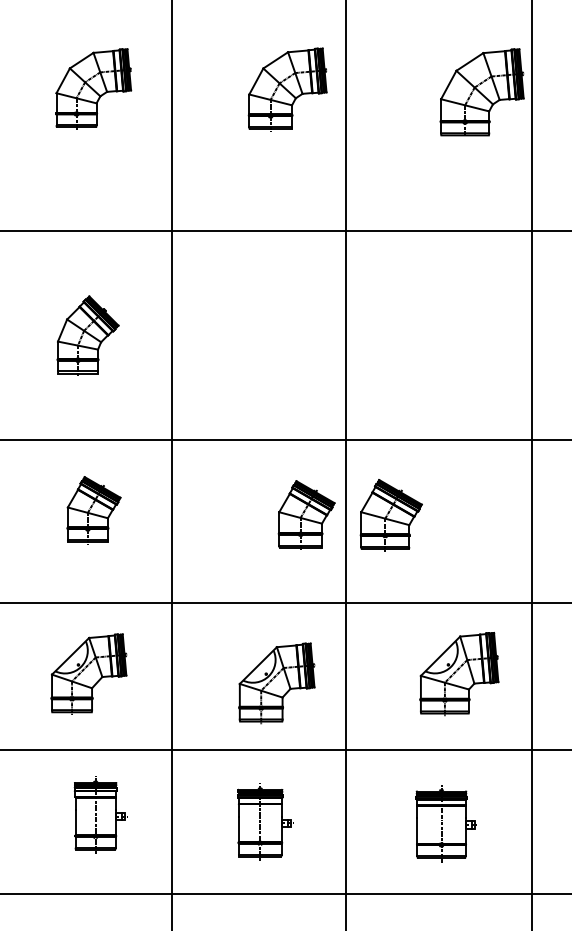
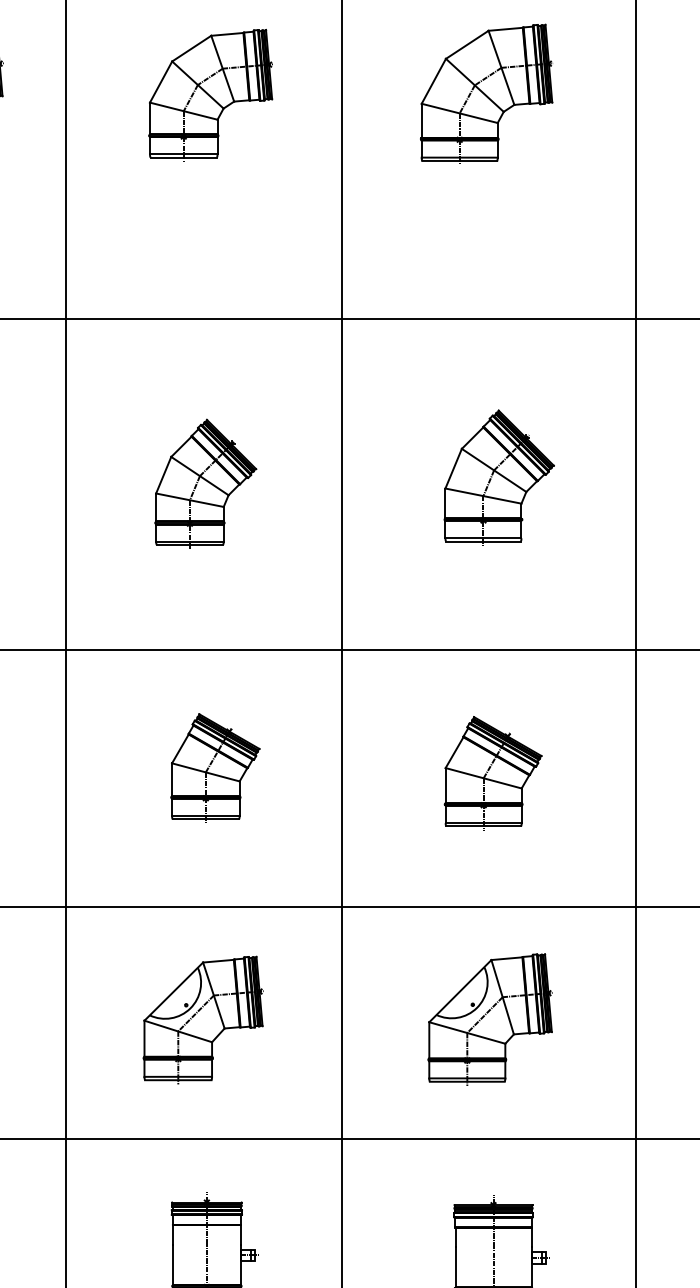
part: (287, 89) -> (210, 94), moved
part: (481, 92) -> (485, 93), moved
part: (444, 331) -> (498, 477), added
part: (259, 334) -> (205, 482), added
part: (306, 514) -> (215, 766), moved
part: (390, 515) -> (491, 773), moved
part: (459, 674) -> (490, 1020), moved
part: (276, 683) -> (202, 1020), moved

